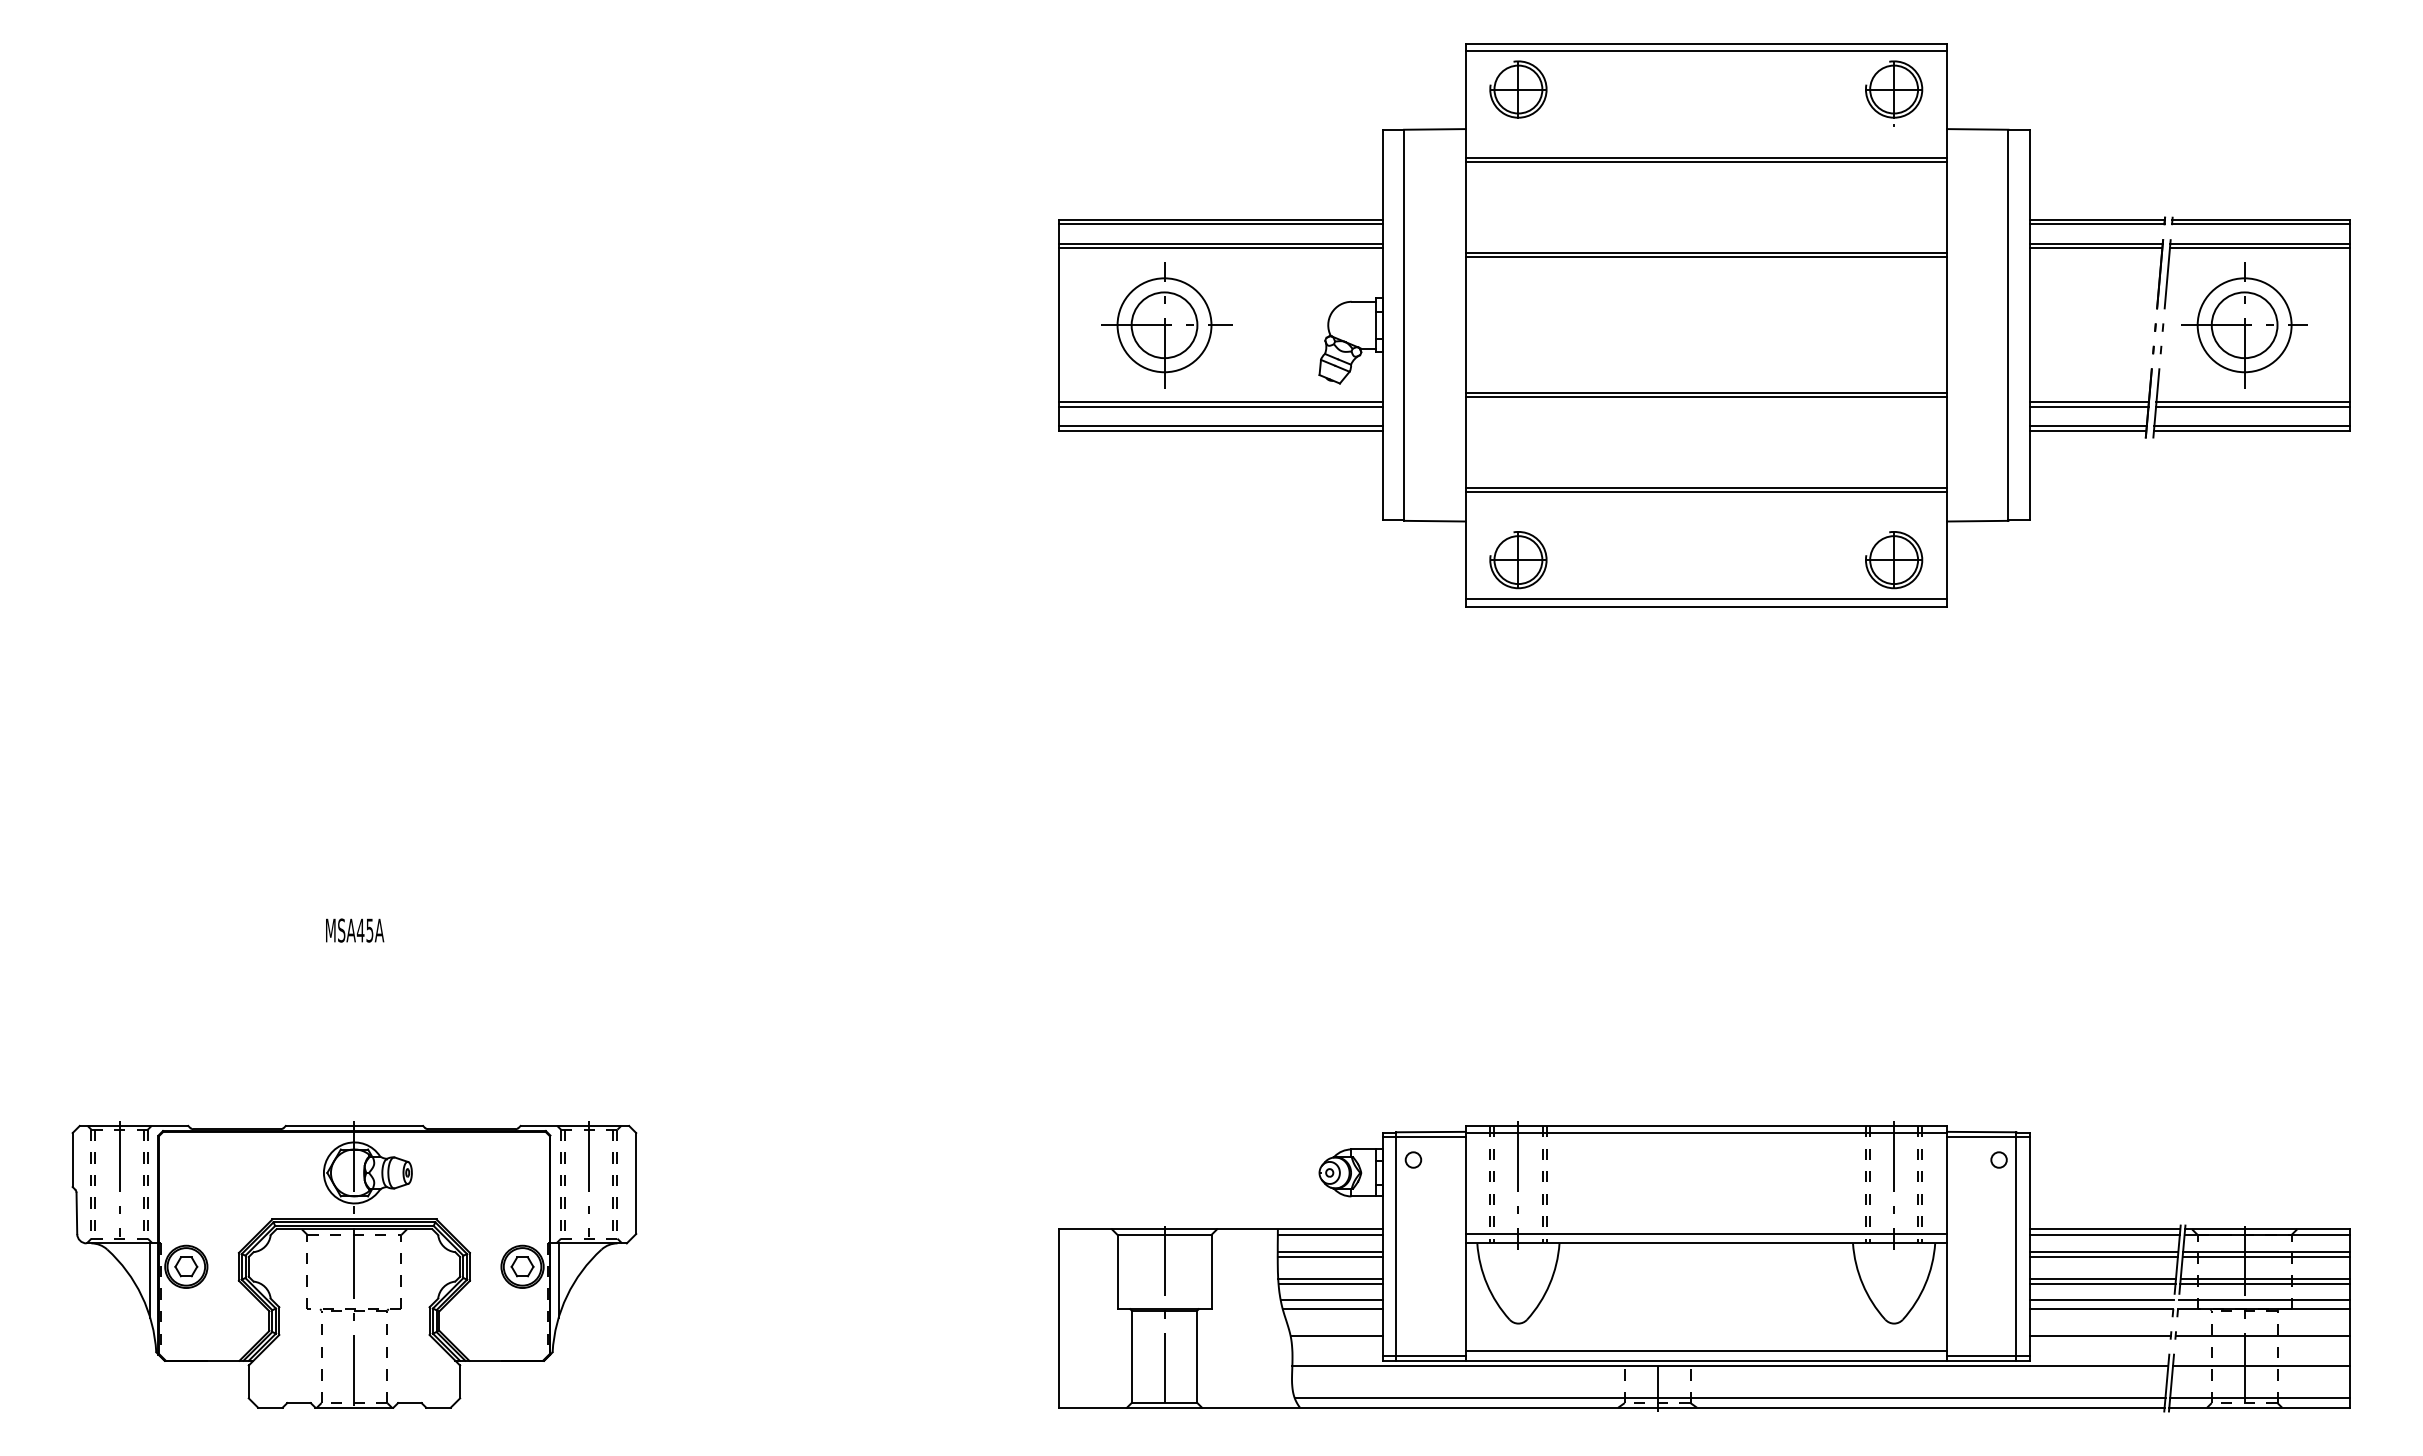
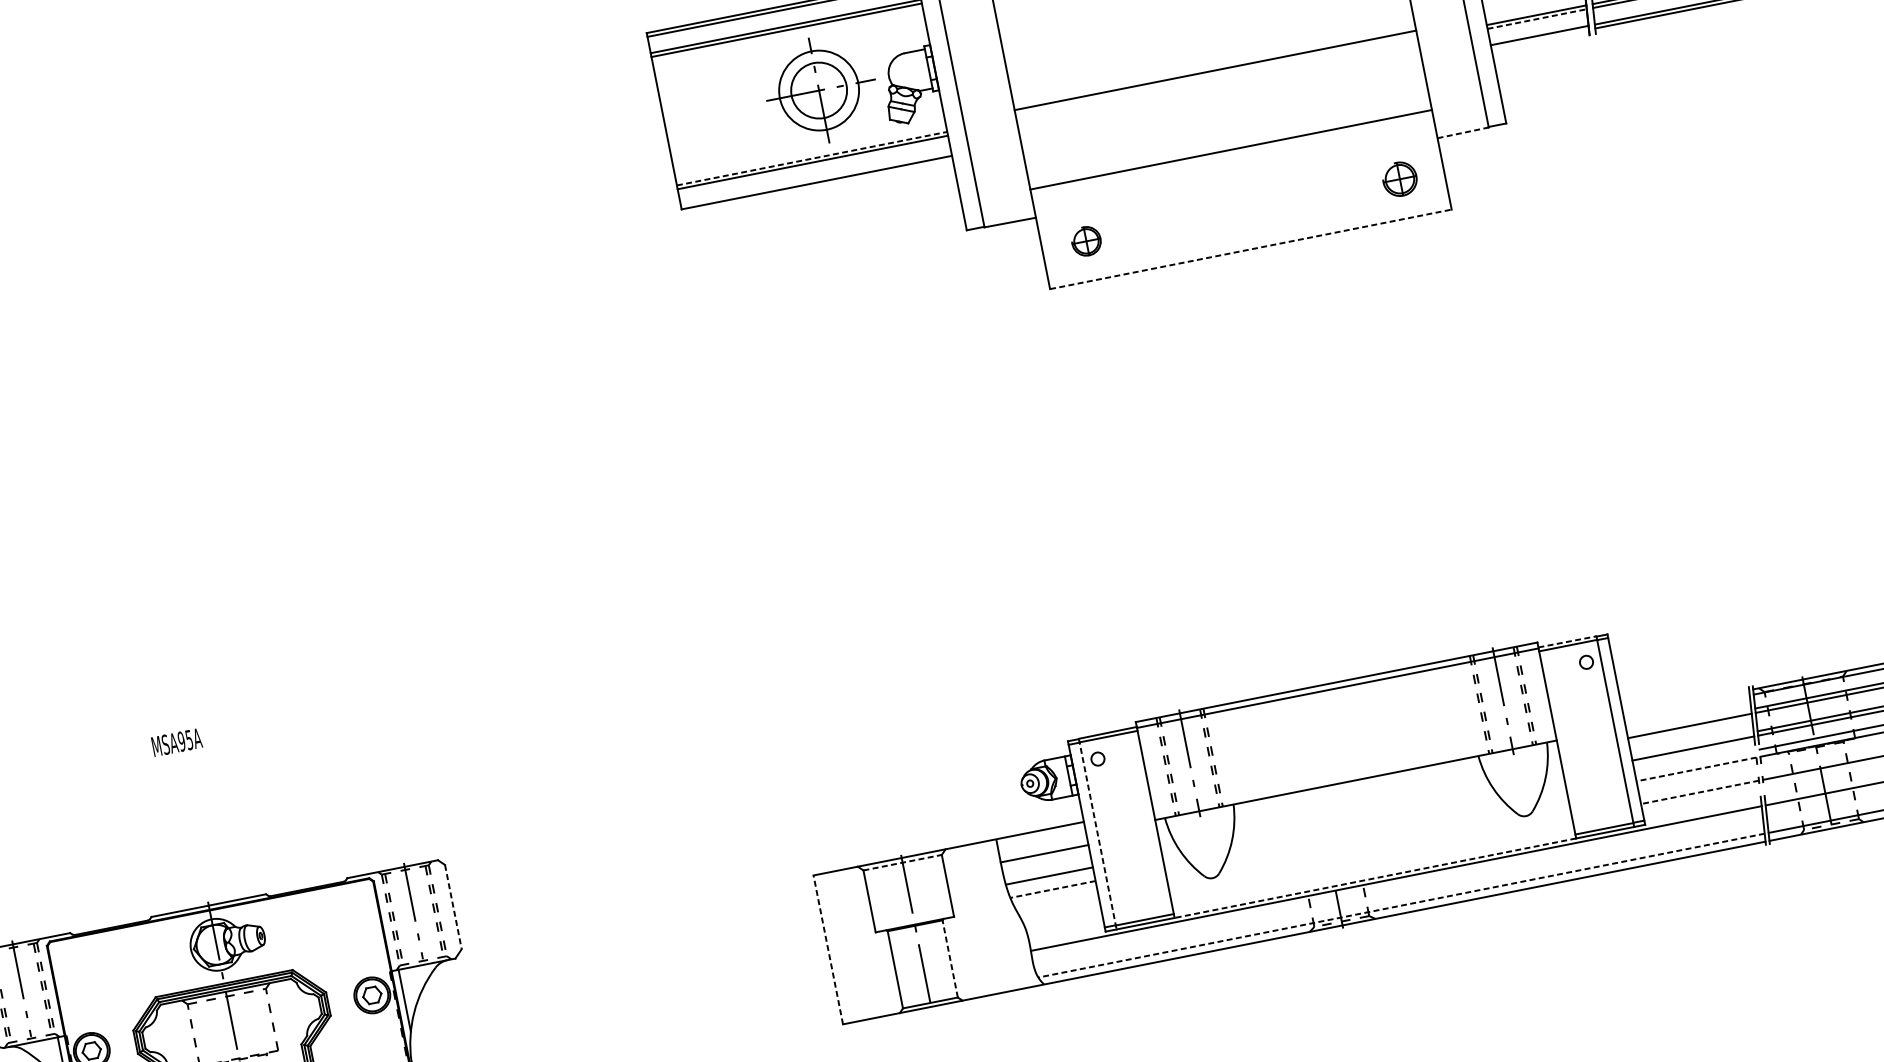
part: (1166, 325) -> (820, 90), moved
line: (1705, 396) -> (1215, 73), removed
line: (1221, 402) -> (812, 158), solid -> dashed
line: (2089, 406) -> (1537, 18), solid -> dashed
line: (1220, 426) -> (815, 178), removed
line: (2087, 430) -> (1539, 39), removed
line: (1705, 491) -> (1231, 153), removed
line: (1977, 521) -> (1463, 133), solid -> dashed
part: (1518, 560) -> (1086, 241), size x0.6
part: (1894, 560) -> (1400, 179), size x0.7
line: (1705, 598) -> (1248, 242), removed
line: (1706, 607) -> (1251, 249), solid -> dashed
text: (360, 930) -> (181, 741), MSA45A -> MSA95A
line: (1981, 1132) -> (1567, 642), solid -> dashed
line: (636, 1184) -> (453, 907), solid -> dashed
line: (2104, 1229) -> (1685, 702), removed
line: (1164, 1234) -> (902, 862), solid -> dashed
line: (1705, 1234) -> (1353, 772), removed
line: (1329, 1235) -> (1040, 835), removed
line: (2104, 1235) -> (1686, 707), removed
line: (1396, 1247) -> (1098, 834), solid -> dashed
line: (1329, 1251) -> (1043, 849), removed
line: (2103, 1251) -> (1688, 721), removed
line: (1330, 1278) -> (1048, 871), removed
line: (2102, 1278) -> (1692, 744), removed
line: (1331, 1300) -> (1052, 889), solid -> dashed
line: (2101, 1300) -> (1695, 762), removed
line: (1332, 1308) -> (1054, 896), removed
line: (2101, 1308) -> (1696, 769), solid -> dashed
line: (1058, 1318) -> (827, 949), solid -> dashed
line: (1336, 1335) -> (1062, 918), removed
line: (2100, 1335) -> (1700, 791), solid -> dashed
line: (1705, 1351) -> (1373, 870), removed
line: (1197, 1356) -> (950, 958), solid -> dashed
line: (1706, 1360) -> (1375, 877), solid -> dashed
line: (1729, 1398) -> (1401, 905), solid -> dashed

